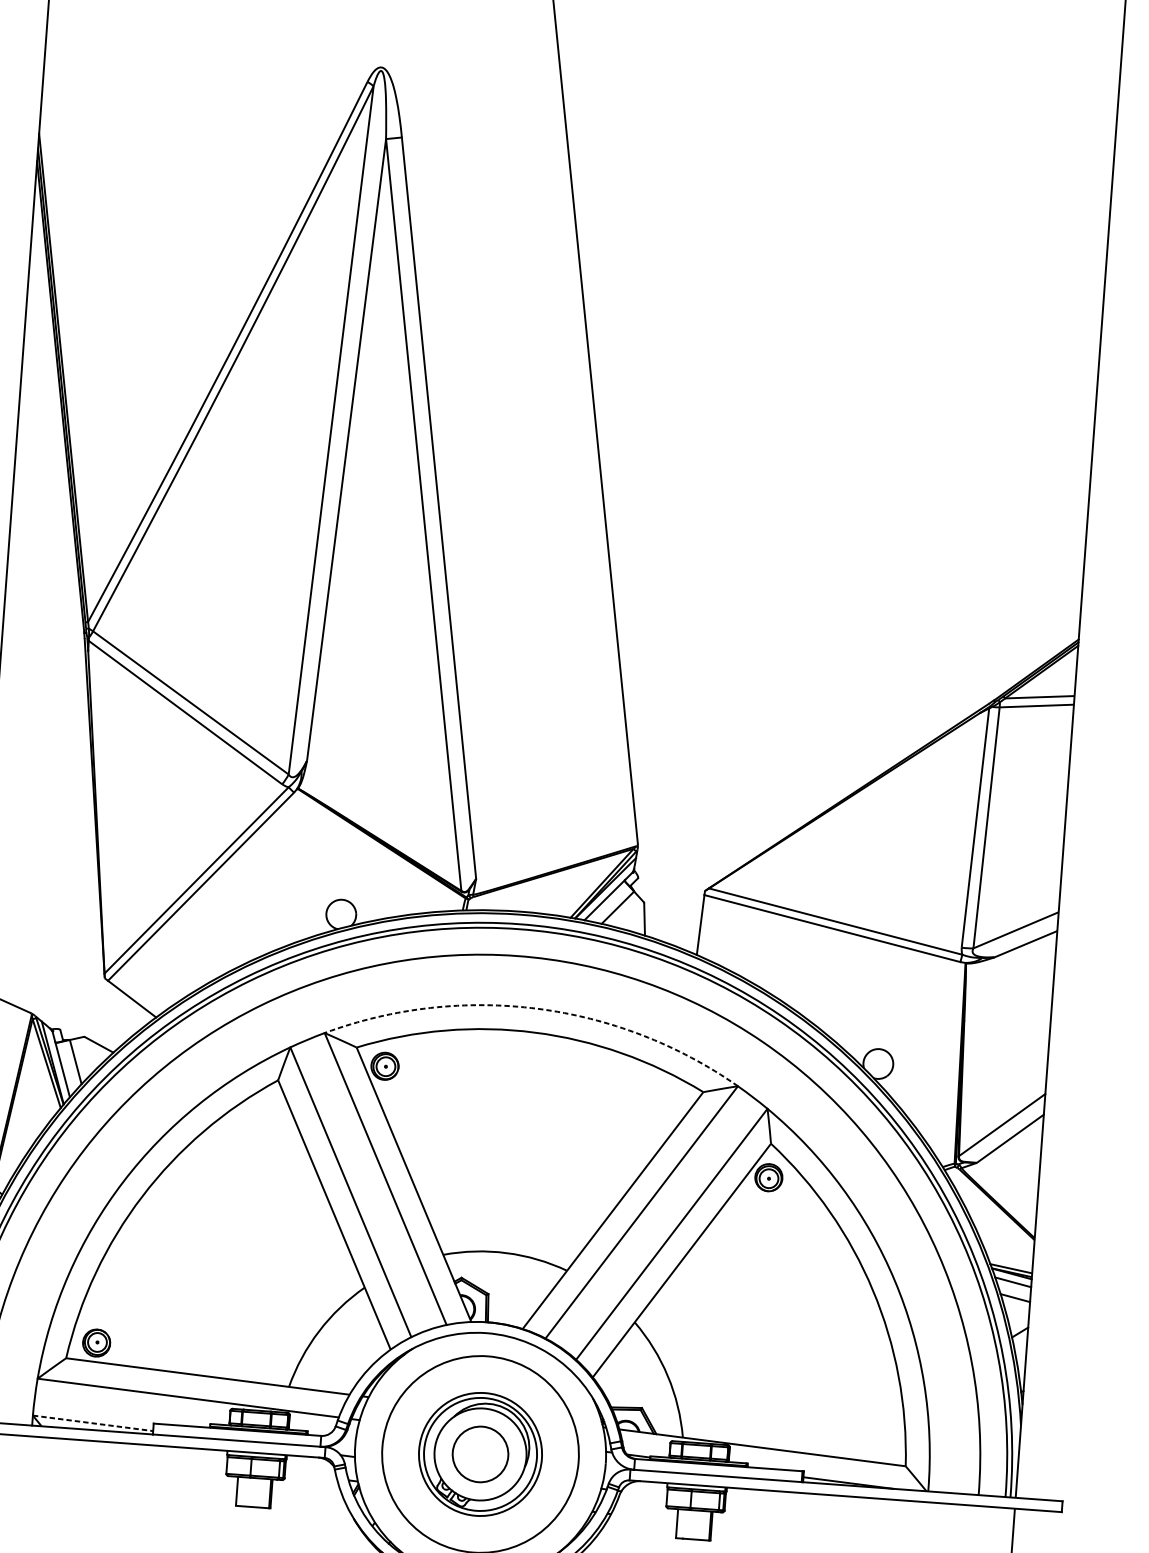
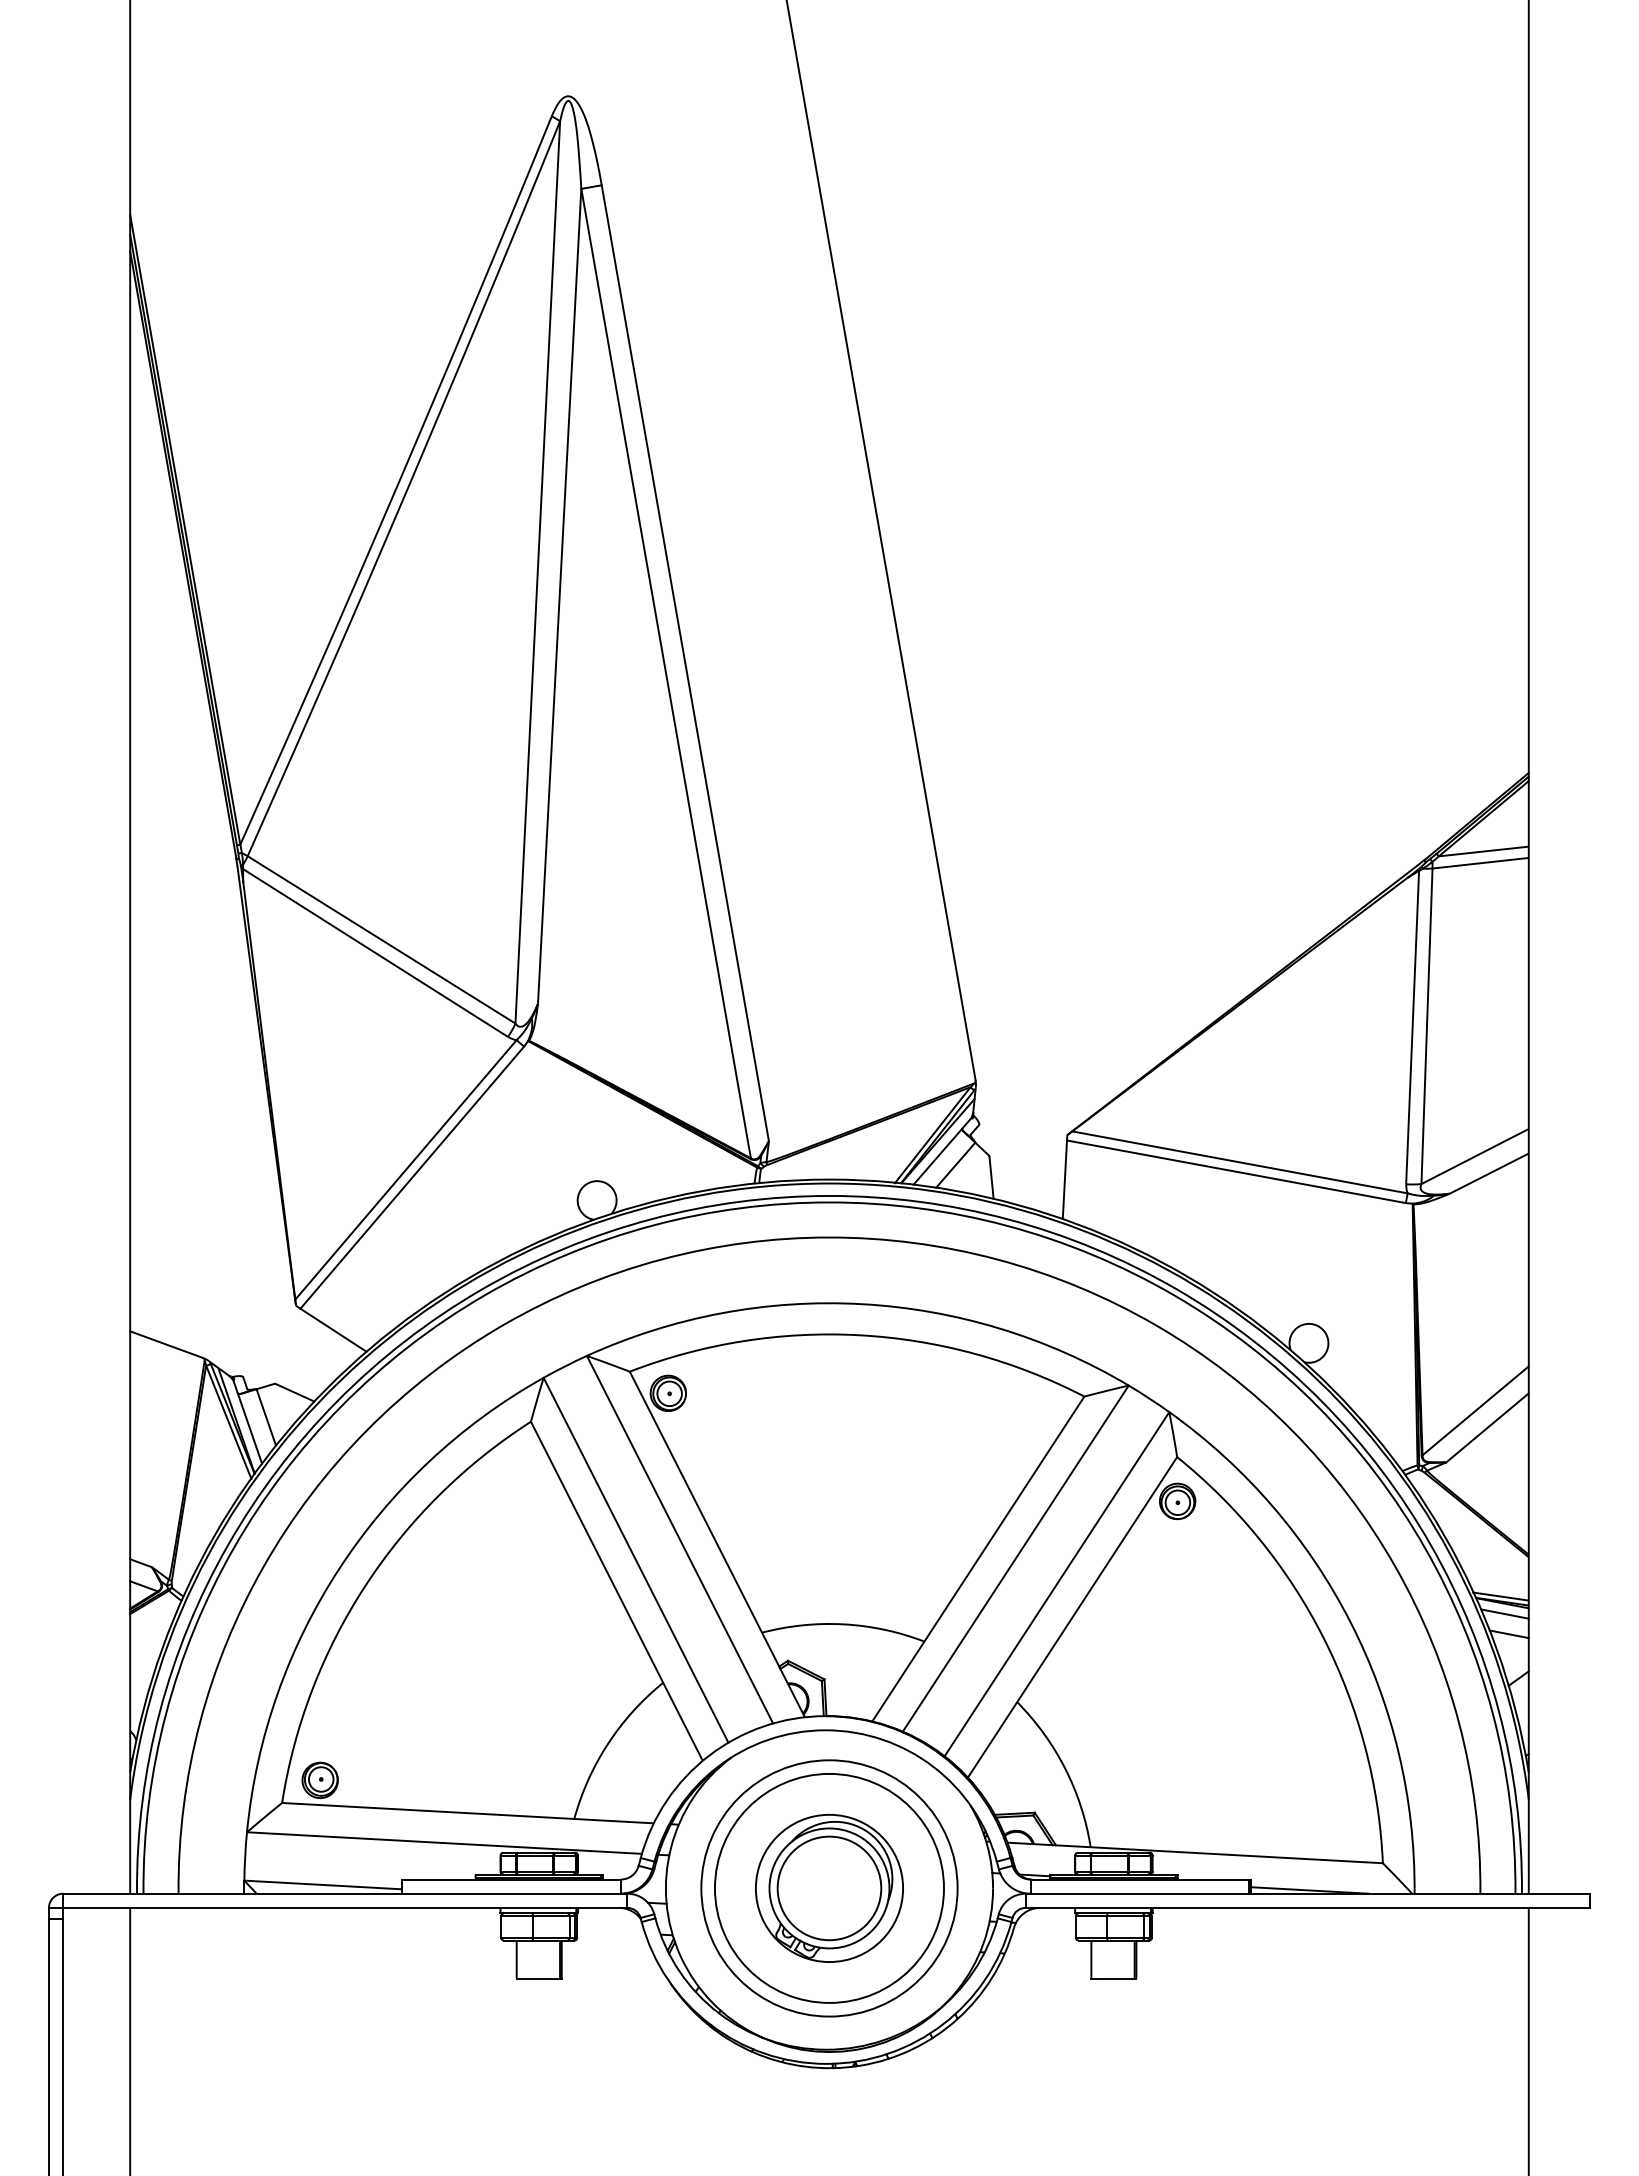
arc: (537, 1009) -> (861, 1304), dashed -> solid
line: (93, 1422) -> (323, 1884), dashed -> solid
circle: (479, 1453) -> (828, 1887), size x1.43
circle: (480, 1454) -> (829, 1888), size x1.43

